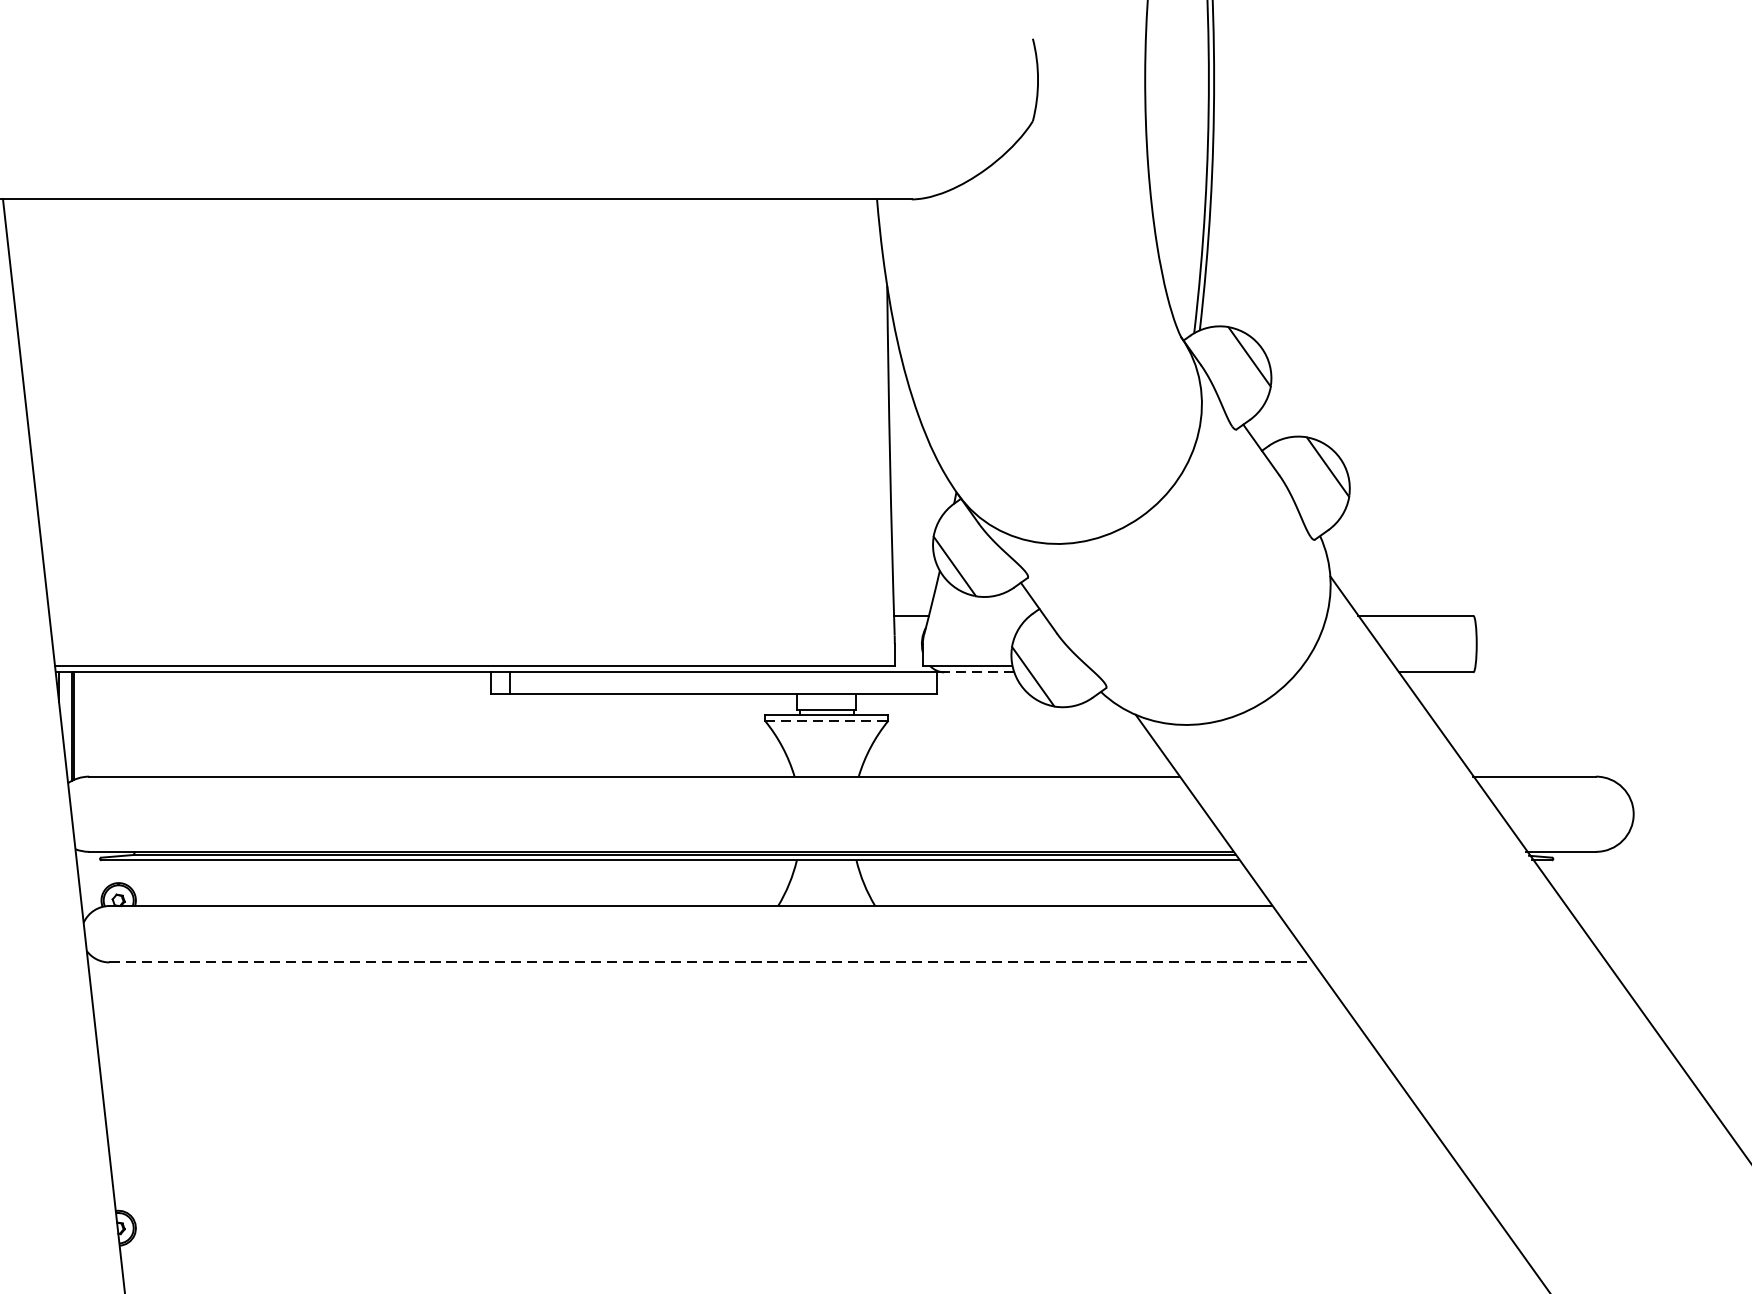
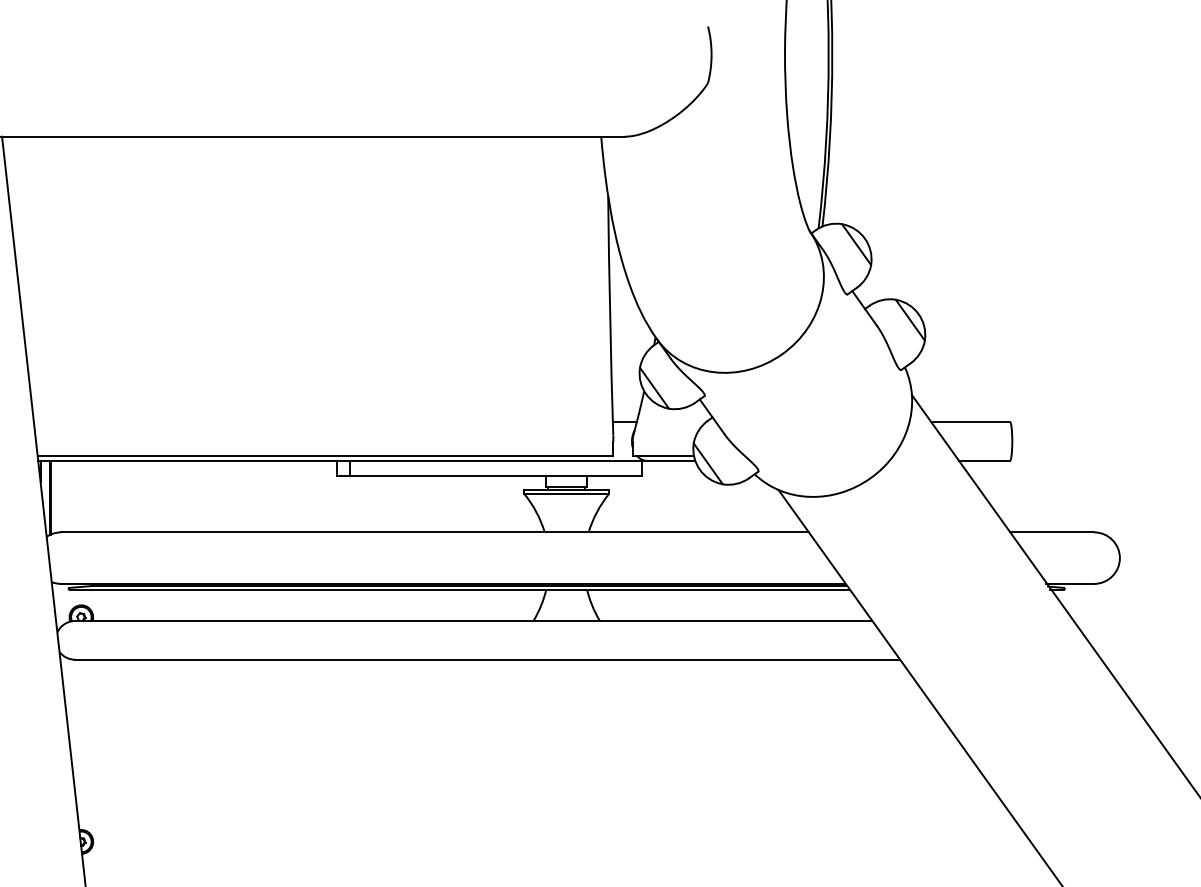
line: (978, 671) -> (670, 460), dashed -> solid
line: (827, 721) -> (567, 494), dashed -> solid
line: (711, 962) -> (487, 659), dashed -> solid

